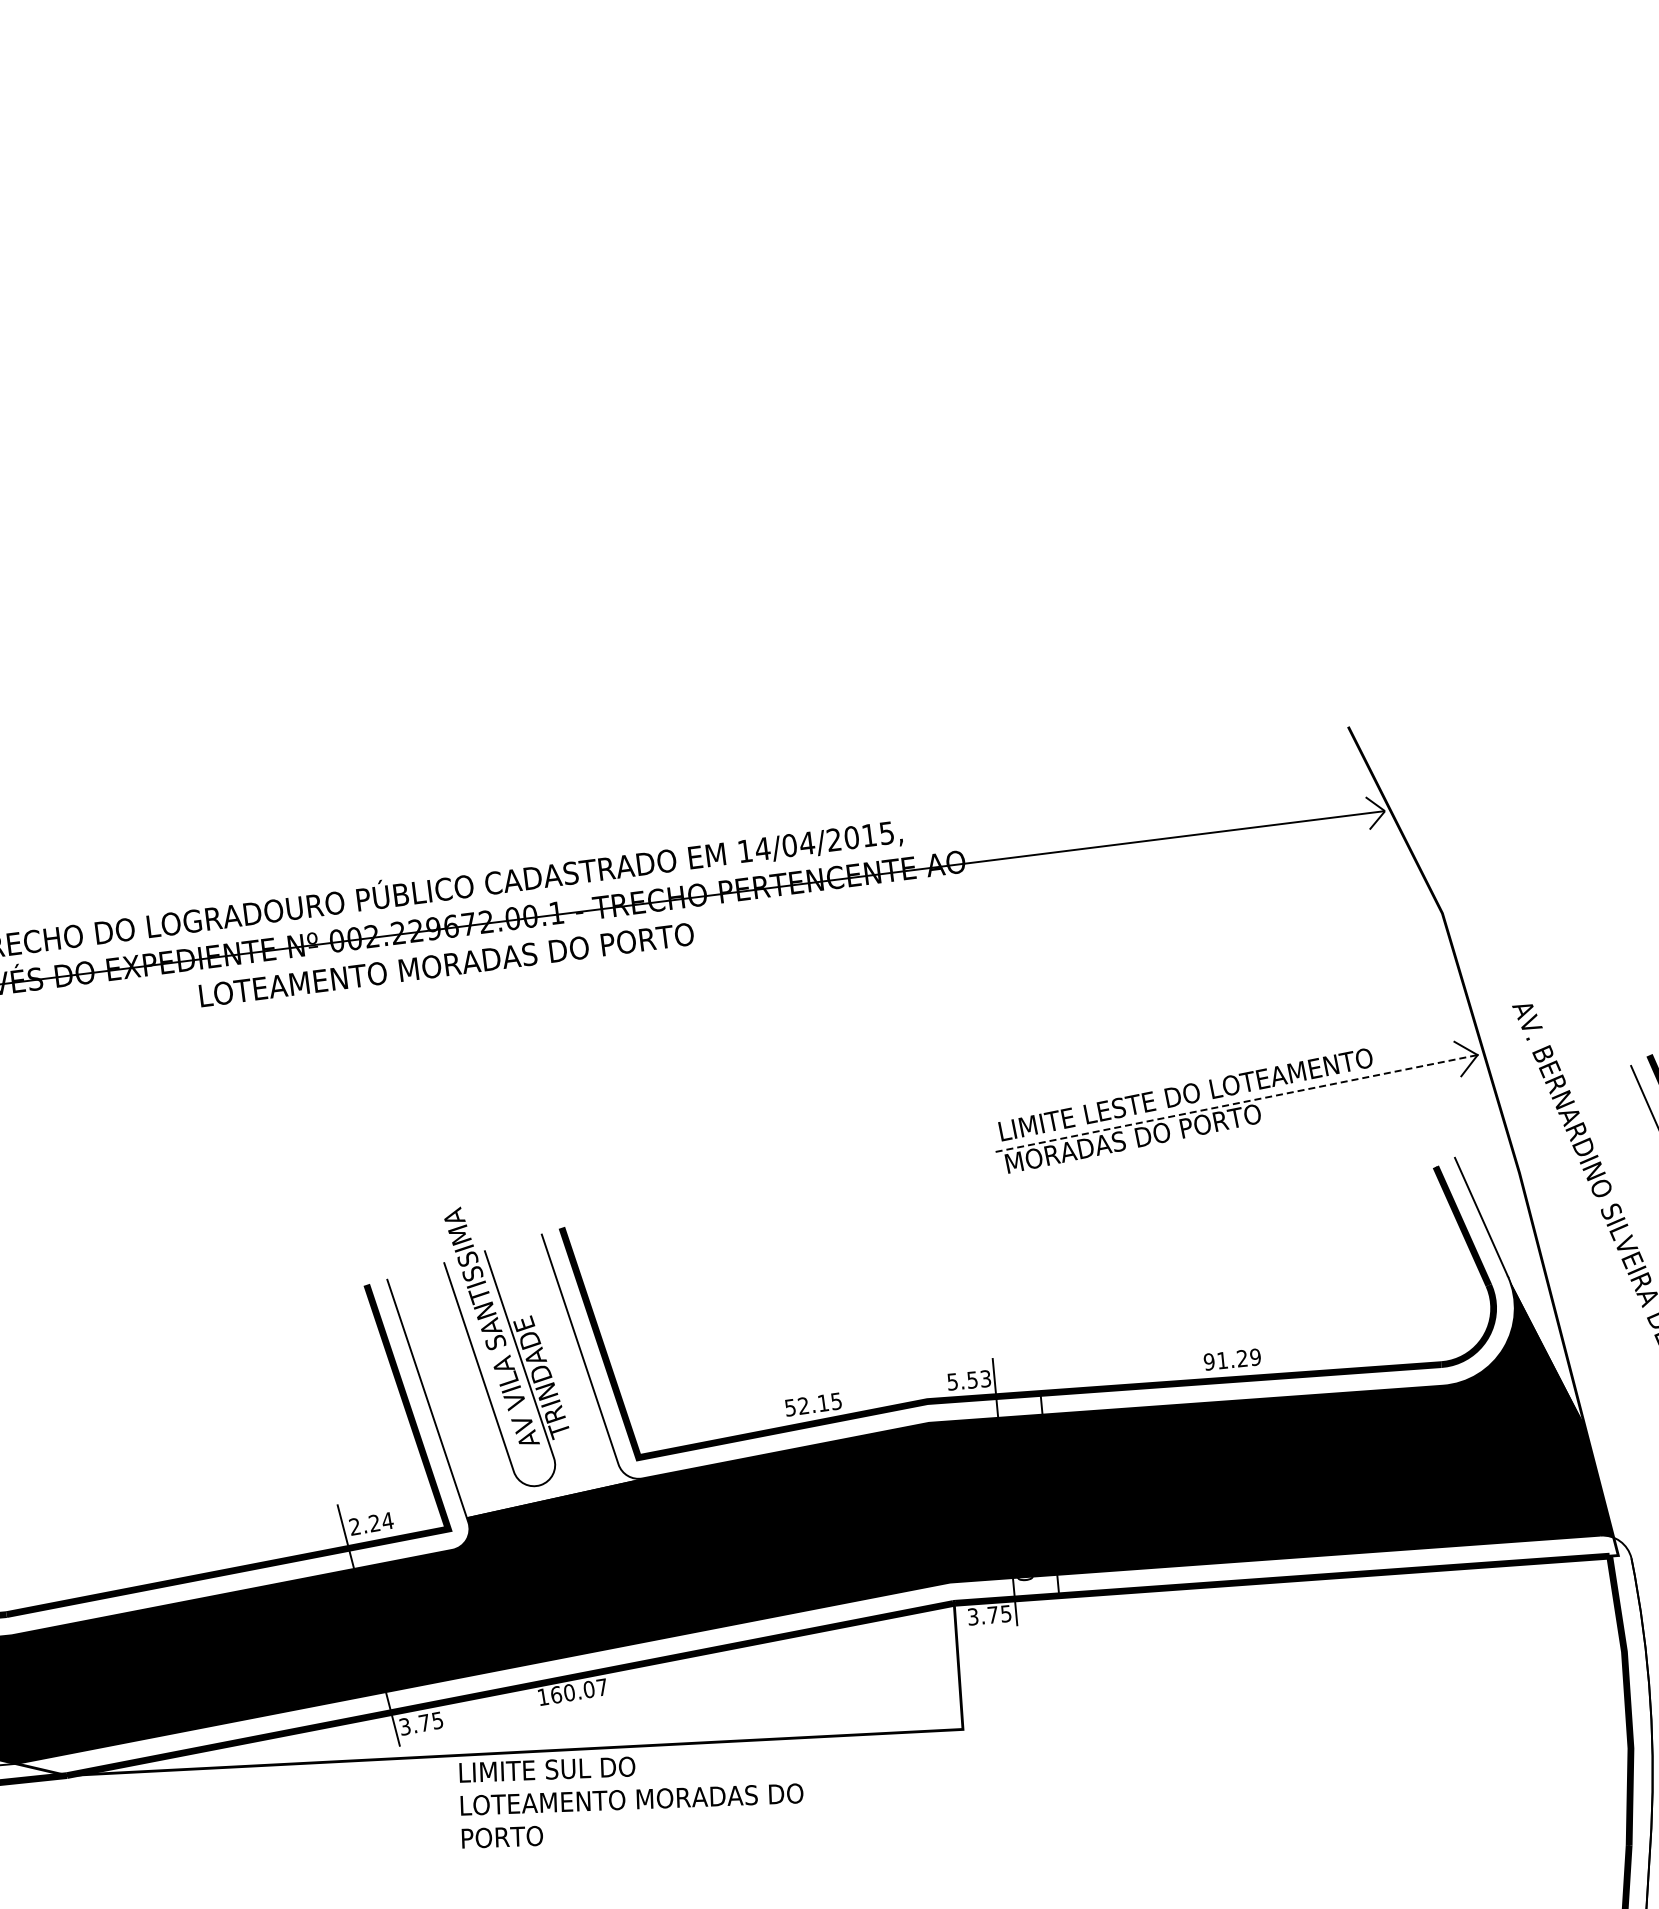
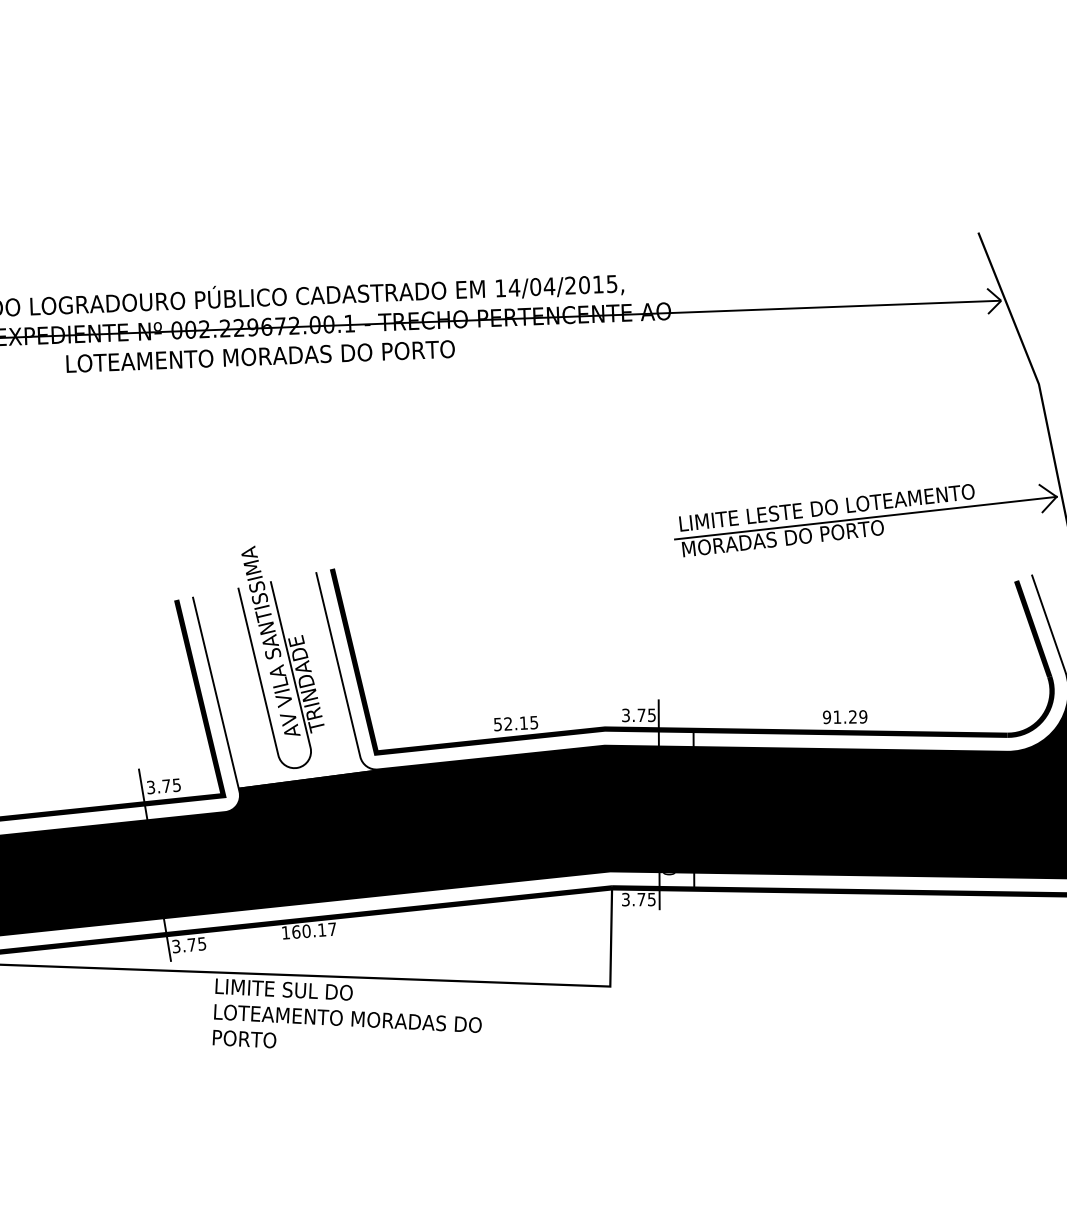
line: (1236, 1103) -> (865, 518), dashed -> solid
text: (969, 1379) -> (639, 714), 5.53 -> 3.75
text: (371, 1523) -> (164, 786), 2.24 -> 3.75
text: (589, 1689) -> (322, 930), 160.07 -> 160.17

